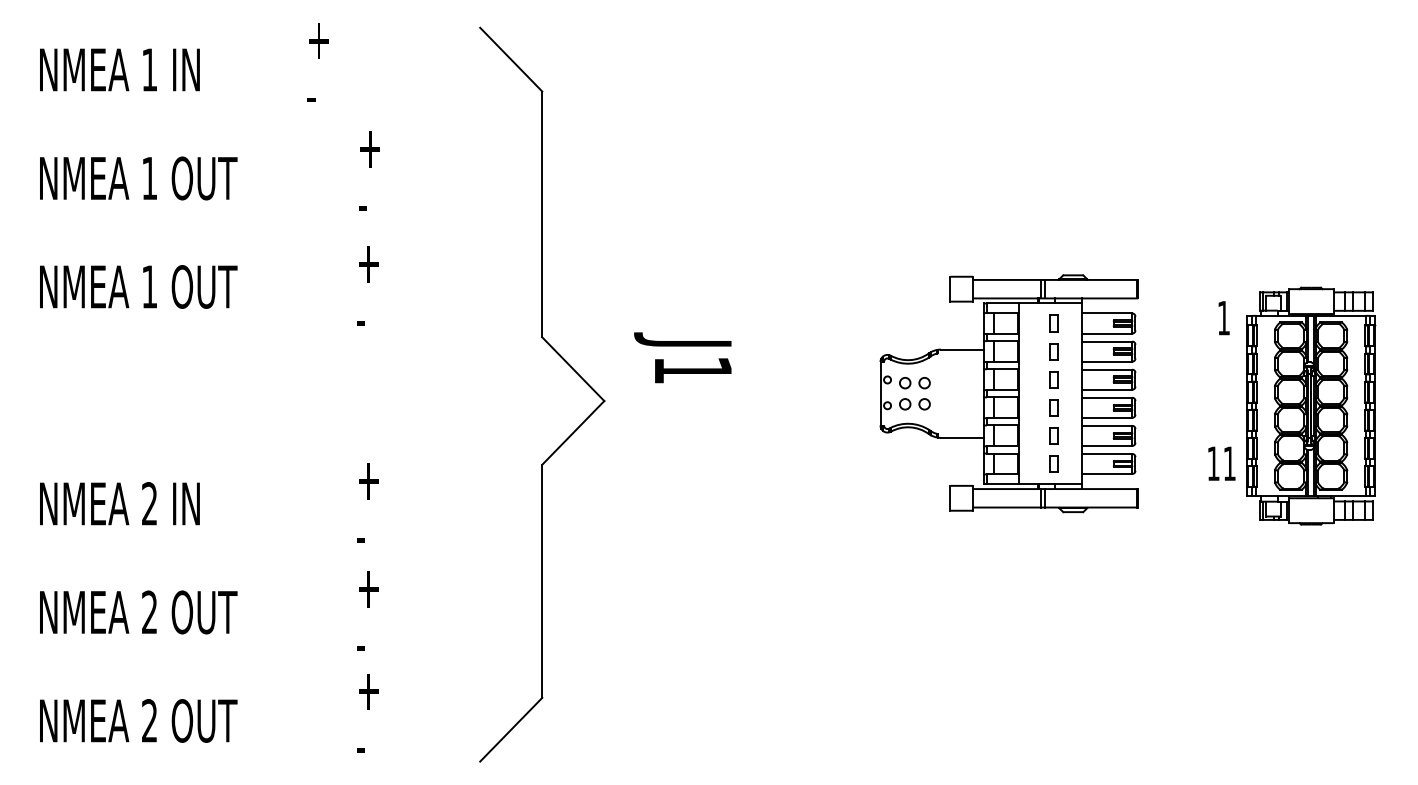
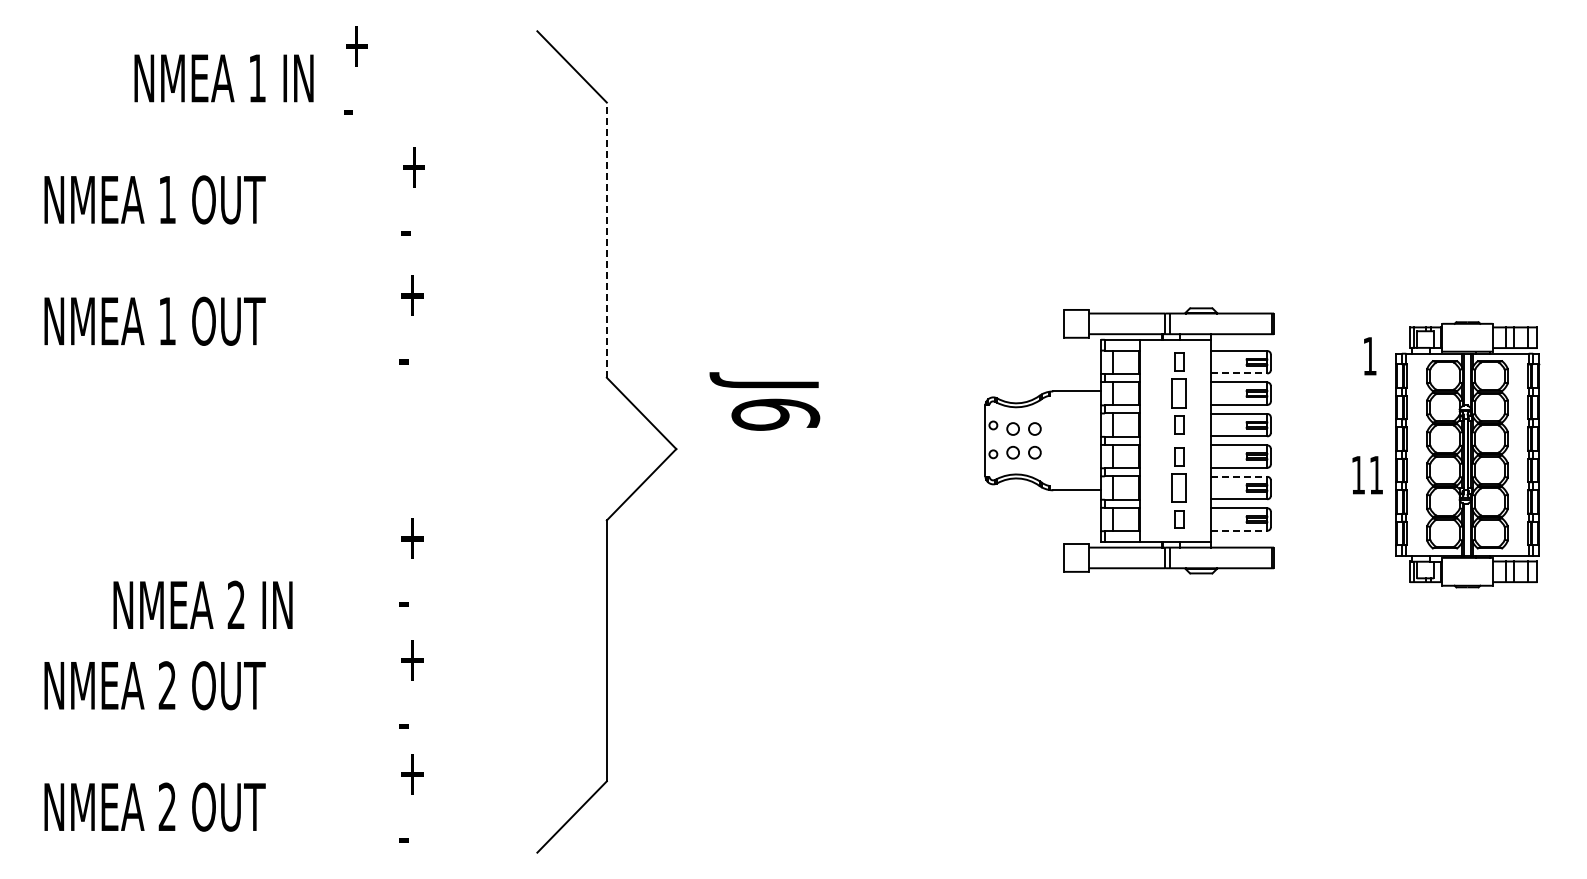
text: (119, 70) -> (223, 78), moved
line: (541, 214) -> (606, 240), solid -> dashed
line: (1107, 333) -> (1239, 373), solid -> dashed
part: (1053, 351) -> (1179, 393), size x1.6
text: (692, 370) -> (775, 414), J1 -> J6
line: (1107, 425) -> (1239, 476), solid -> dashed
part: (1053, 435) -> (1179, 487), size x1.6
text: (1221, 463) -> (1367, 475), moved
line: (1107, 473) -> (1239, 530), solid -> dashed
text: (119, 503) -> (202, 604), moved

